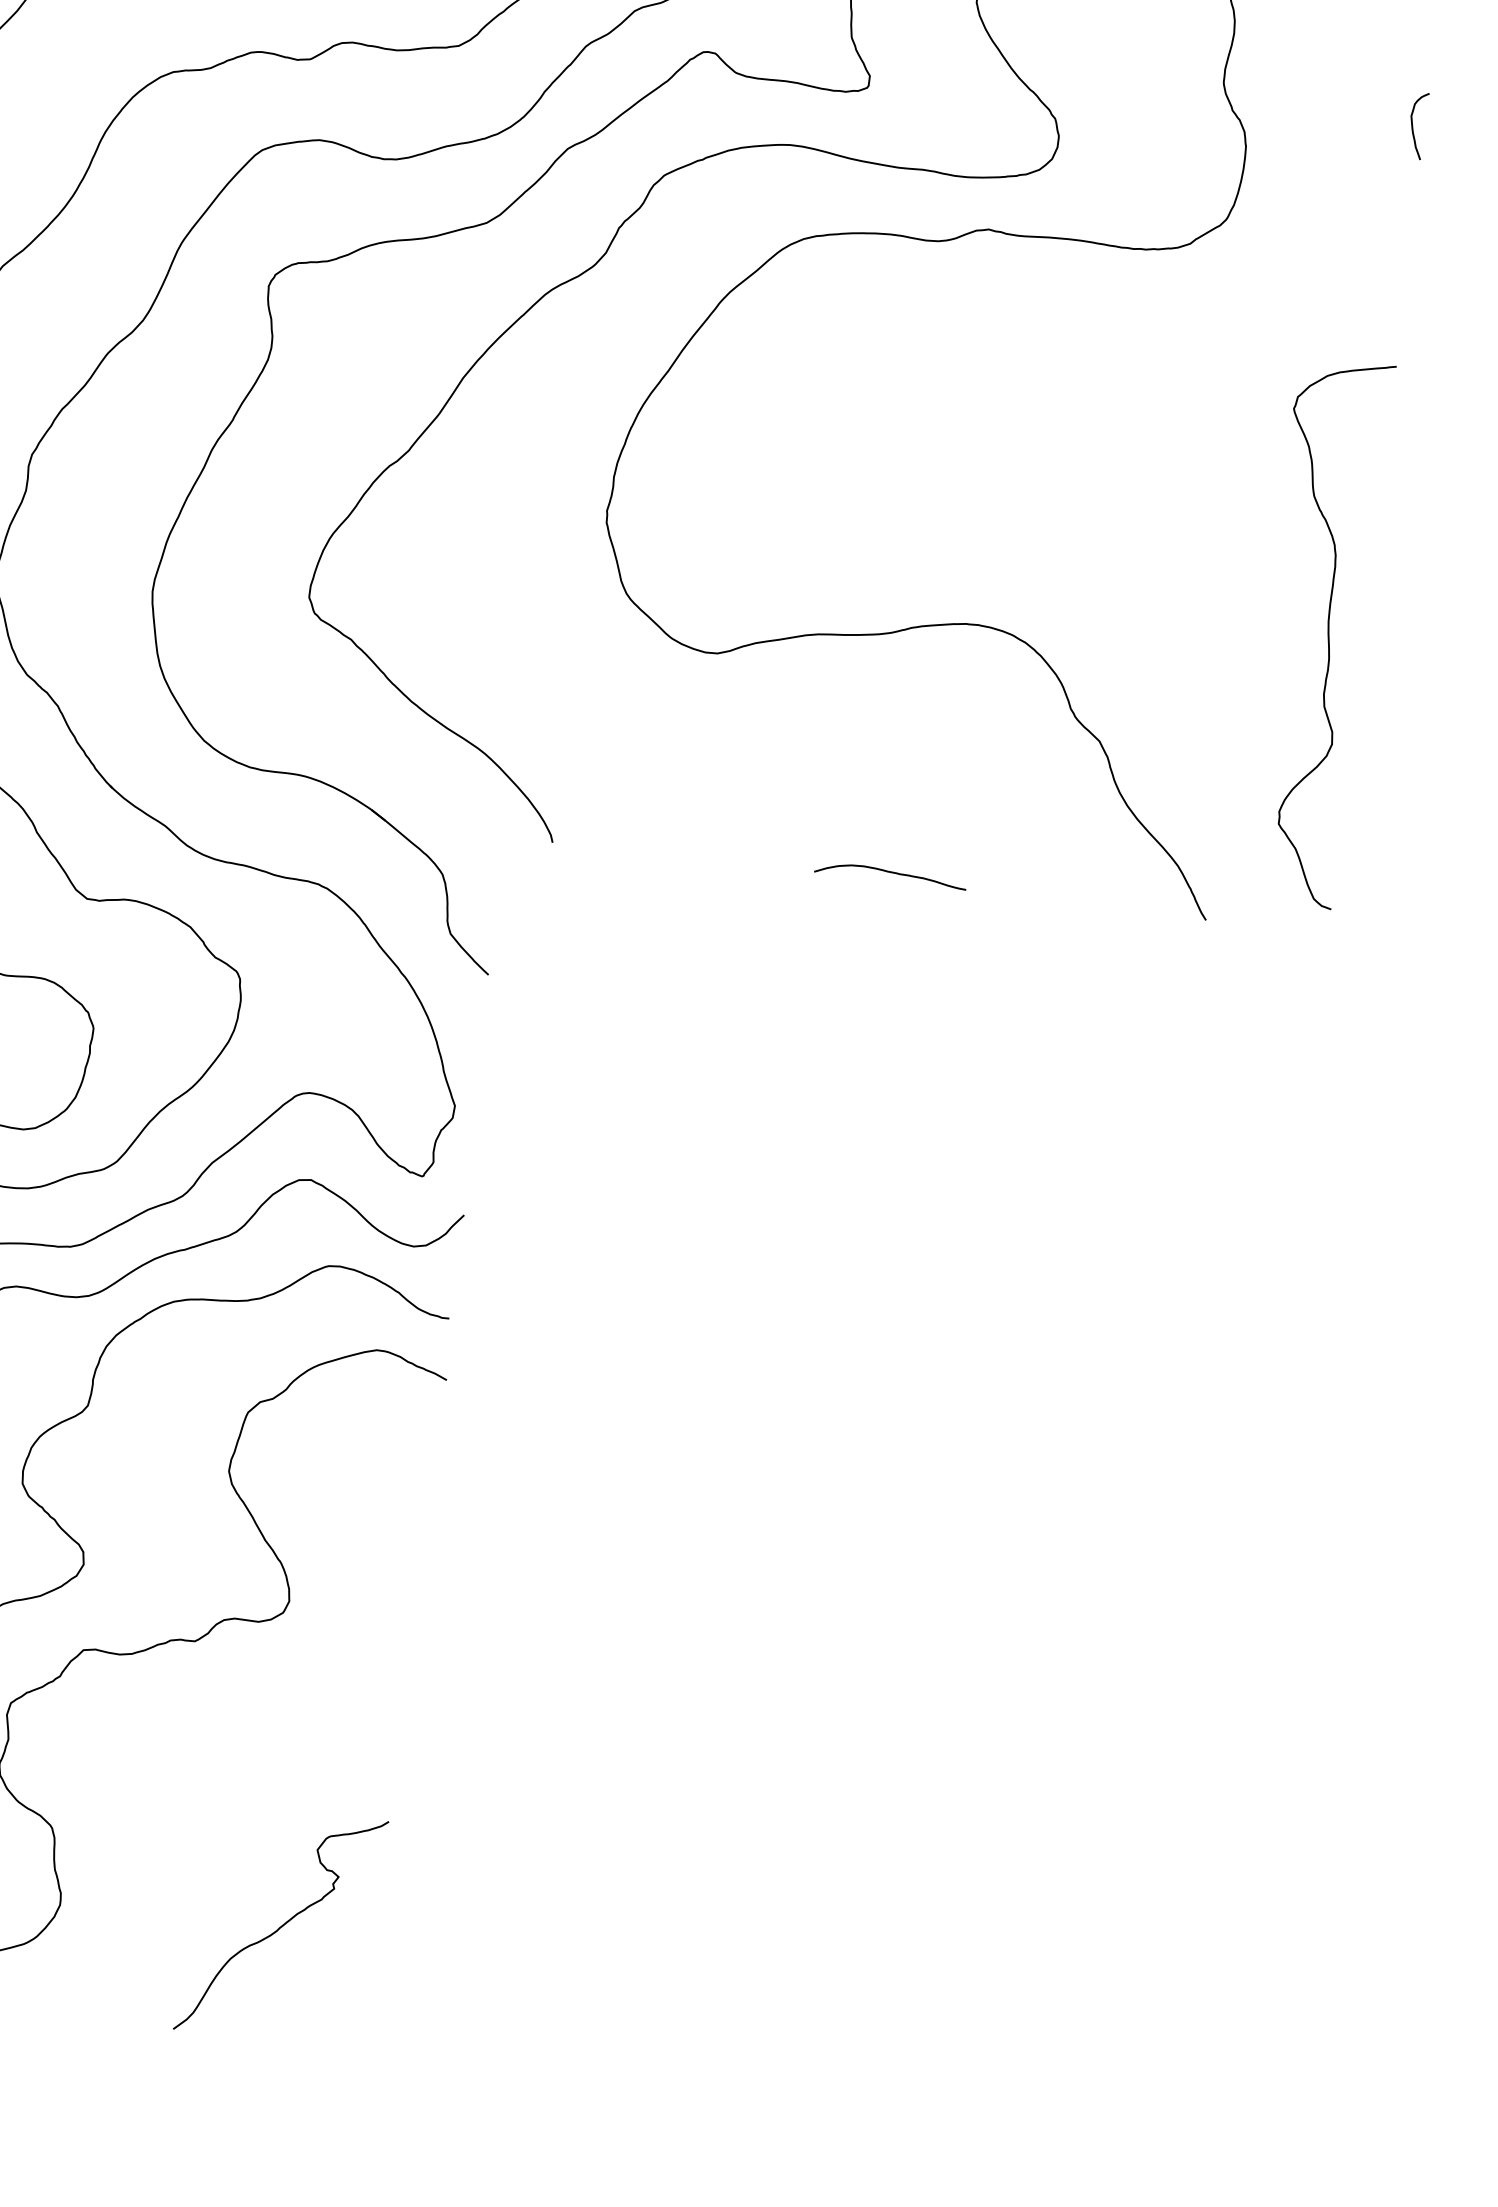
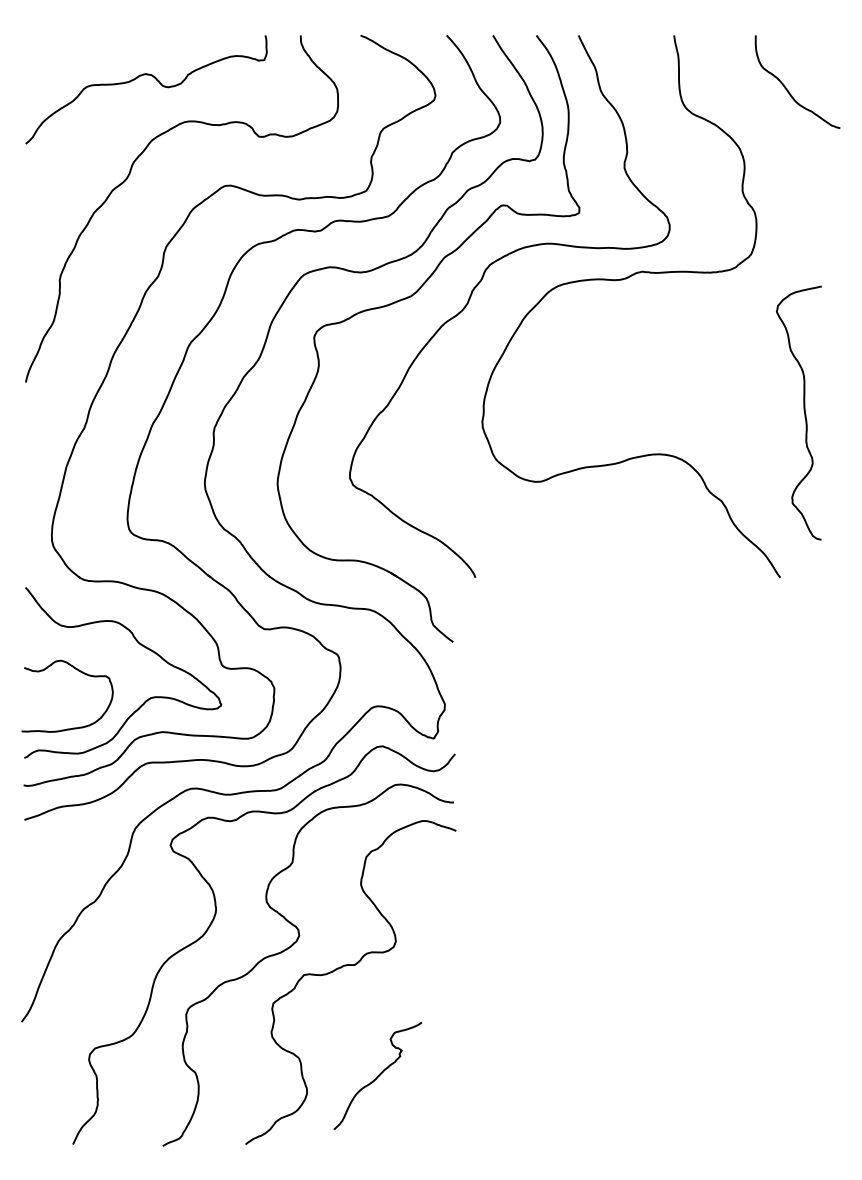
curve: (1413, 125) -> (832, 200), removed
curve: (1325, 627) -> (803, 410), moved
curve: (890, 873) -> (632, 573), removed
curve: (280, 1924) -> (377, 1075), moved

